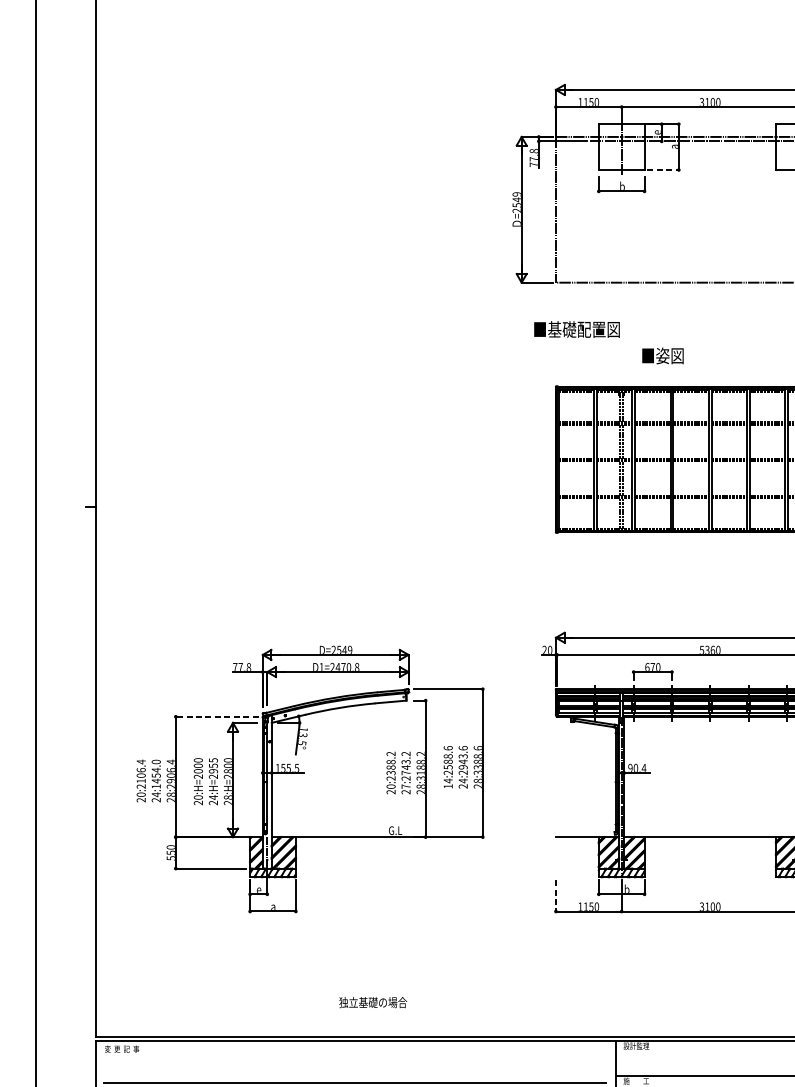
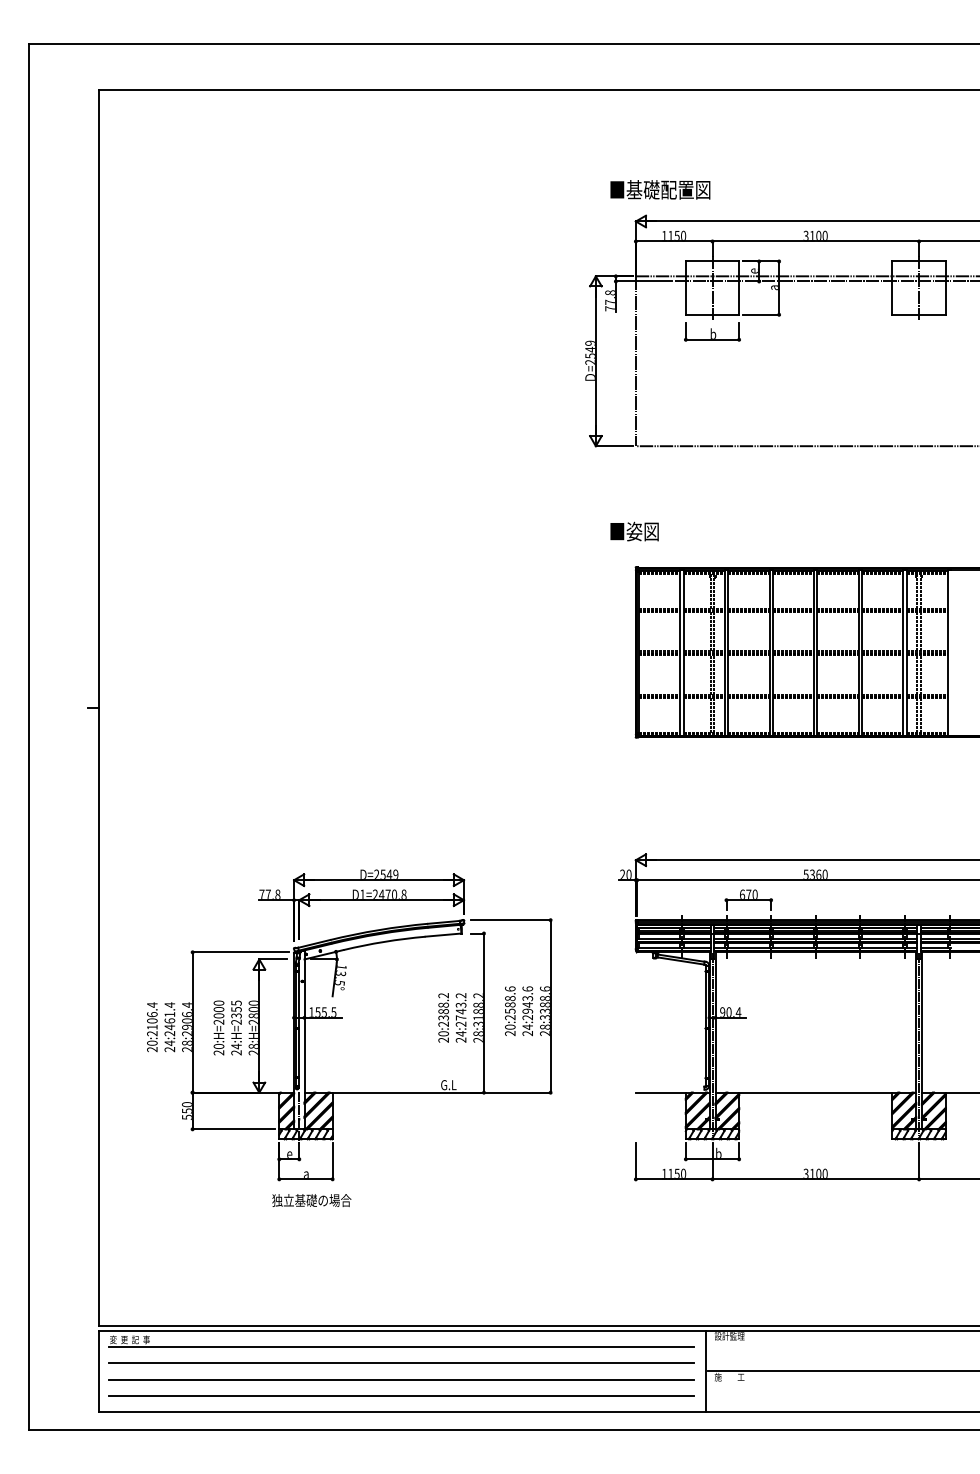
line: (663, 169) -> (761, 314), dashed -> solid
text: (577, 329) -> (660, 189), moved
text: (662, 355) -> (634, 531), moved
line: (216, 716) -> (240, 952), dashed -> solid
text: (213, 770) -> (236, 1015), 24:H=2955 -> 24:H=2355
text: (155, 774) -> (169, 1019), 24:1454.0 -> 24:2461.4
text: (448, 783) -> (510, 1030), 14:2588.6 -> 20:2588.6
text: (405, 786) -> (460, 1033), 27:2743.2 -> 24:2743.2
line: (555, 896) -> (635, 1161), dashed -> solid
text: (372, 1002) -> (311, 1200), moved
line: (354, 1055) -> (401, 1347), added
line: (354, 1069) -> (401, 1363), added

